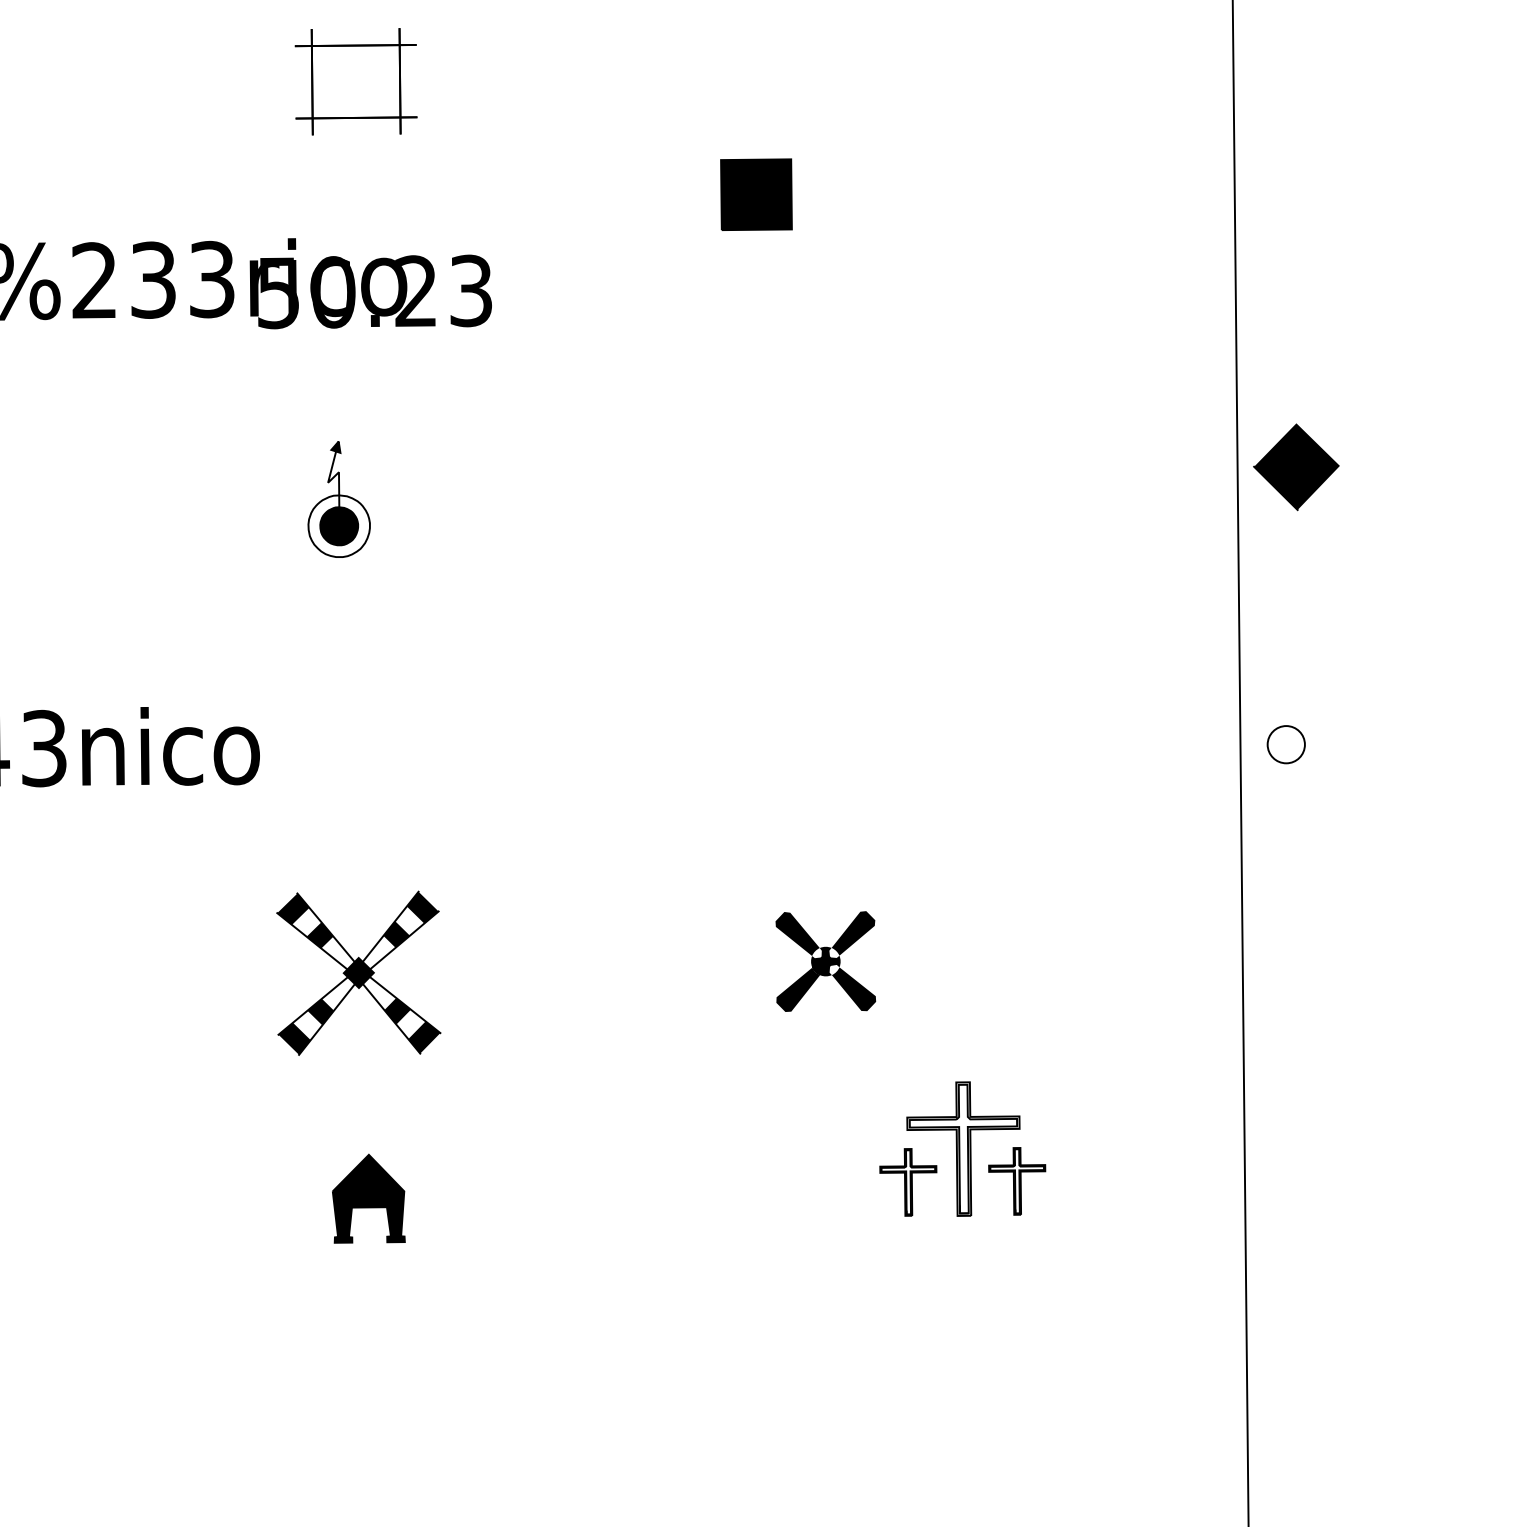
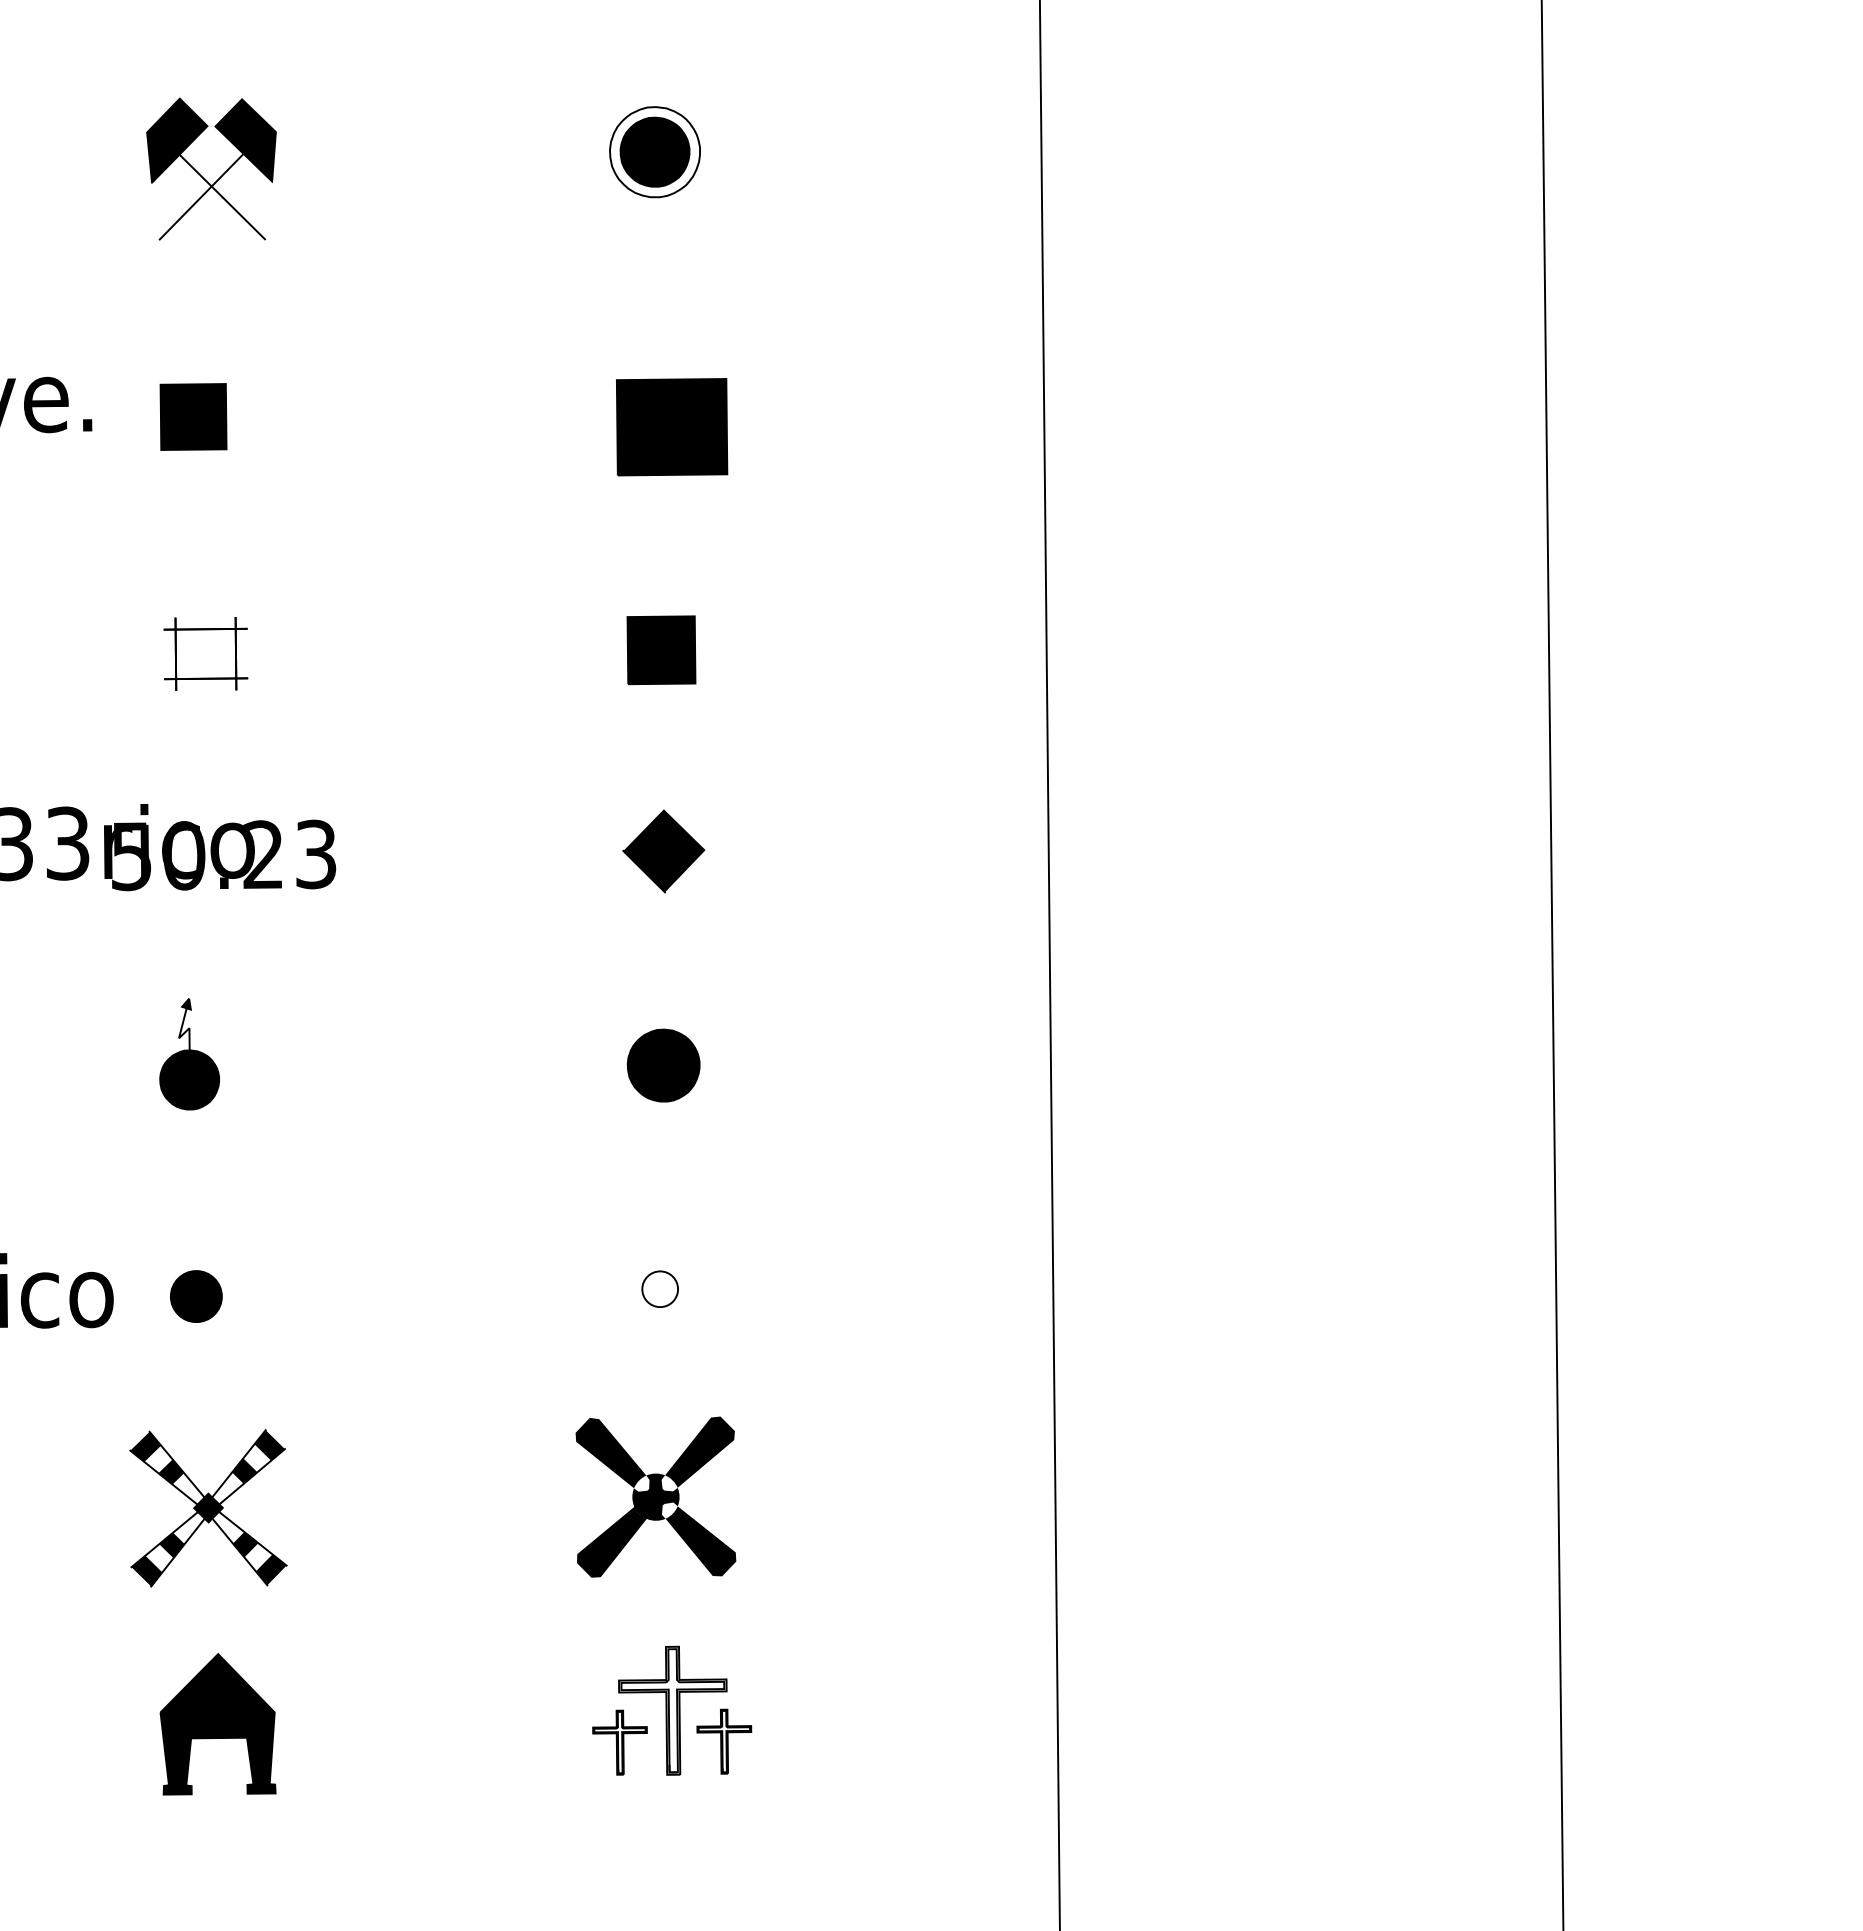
part: (355, 81) -> (205, 653), size x0.71
part: (756, 194) -> (661, 650), moved
part: (1296, 467) -> (663, 851), moved
fill: (833, 511) -> (663, 1065), added
fill: (339, 525) -> (189, 1079), added
part: (1285, 743) -> (659, 1288), moved
part: (346, 752) -> (196, 1296), added
part: (825, 960) -> (655, 1496), size x1.67
part: (963, 1148) -> (672, 1710), moved
part: (368, 1198) -> (217, 1724), size x1.67

